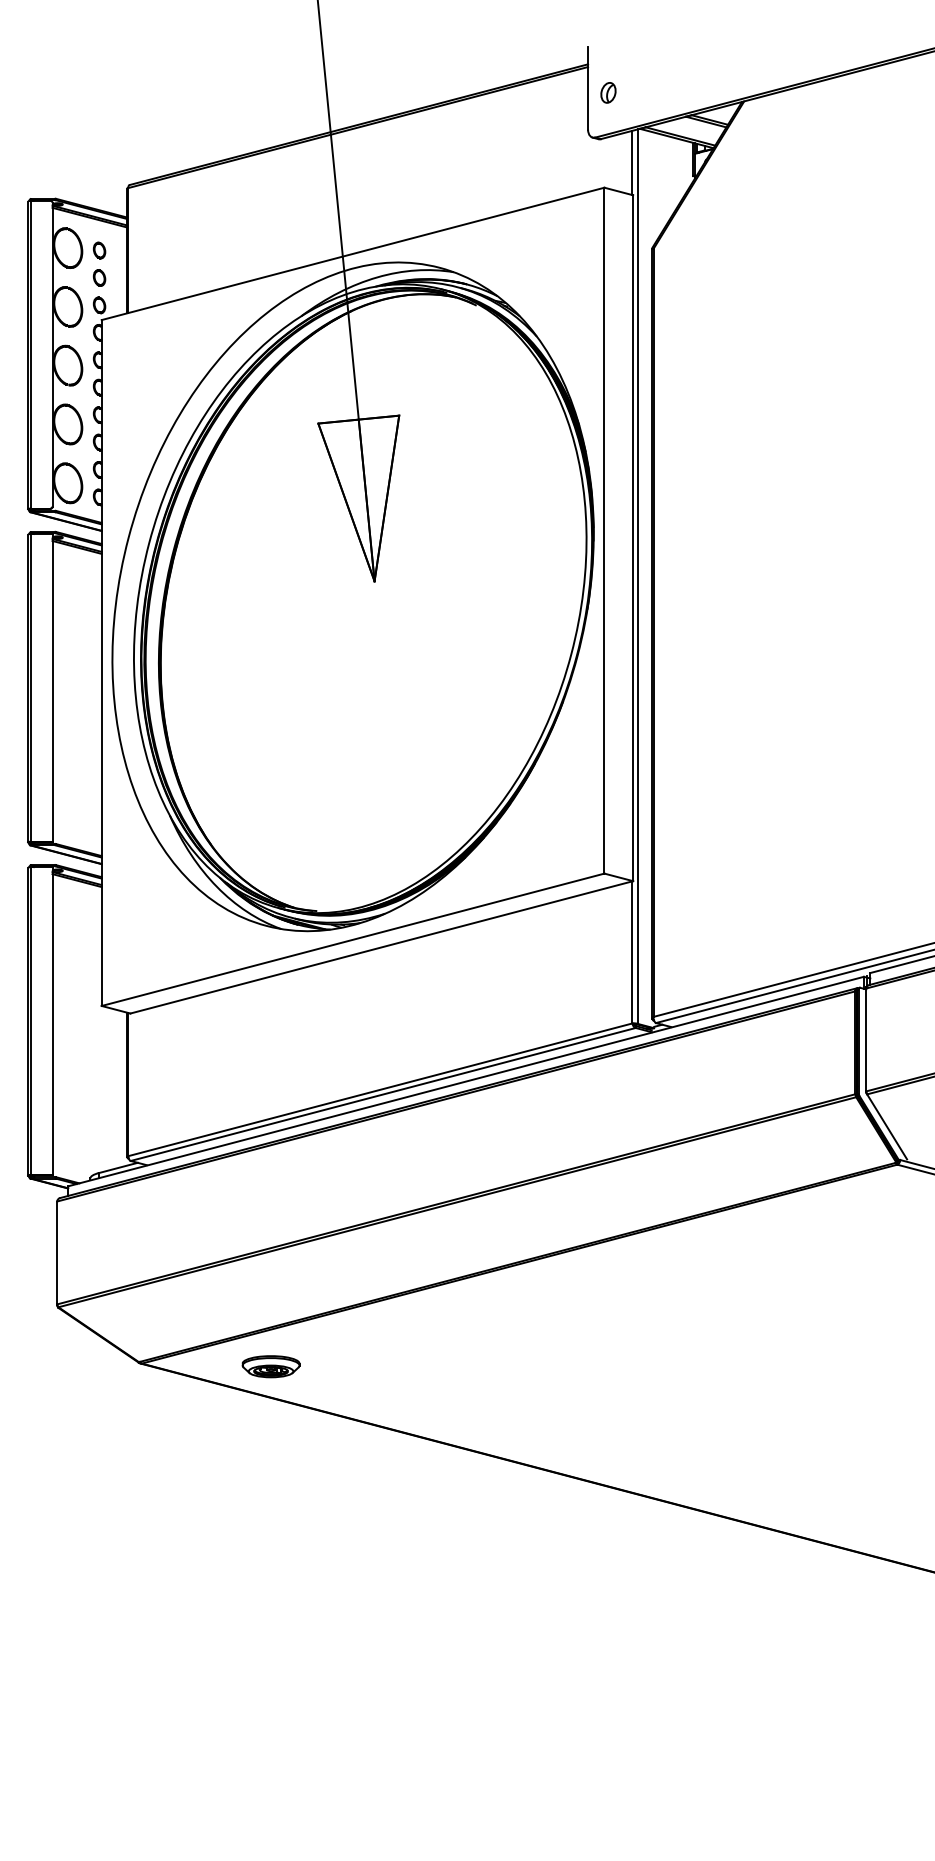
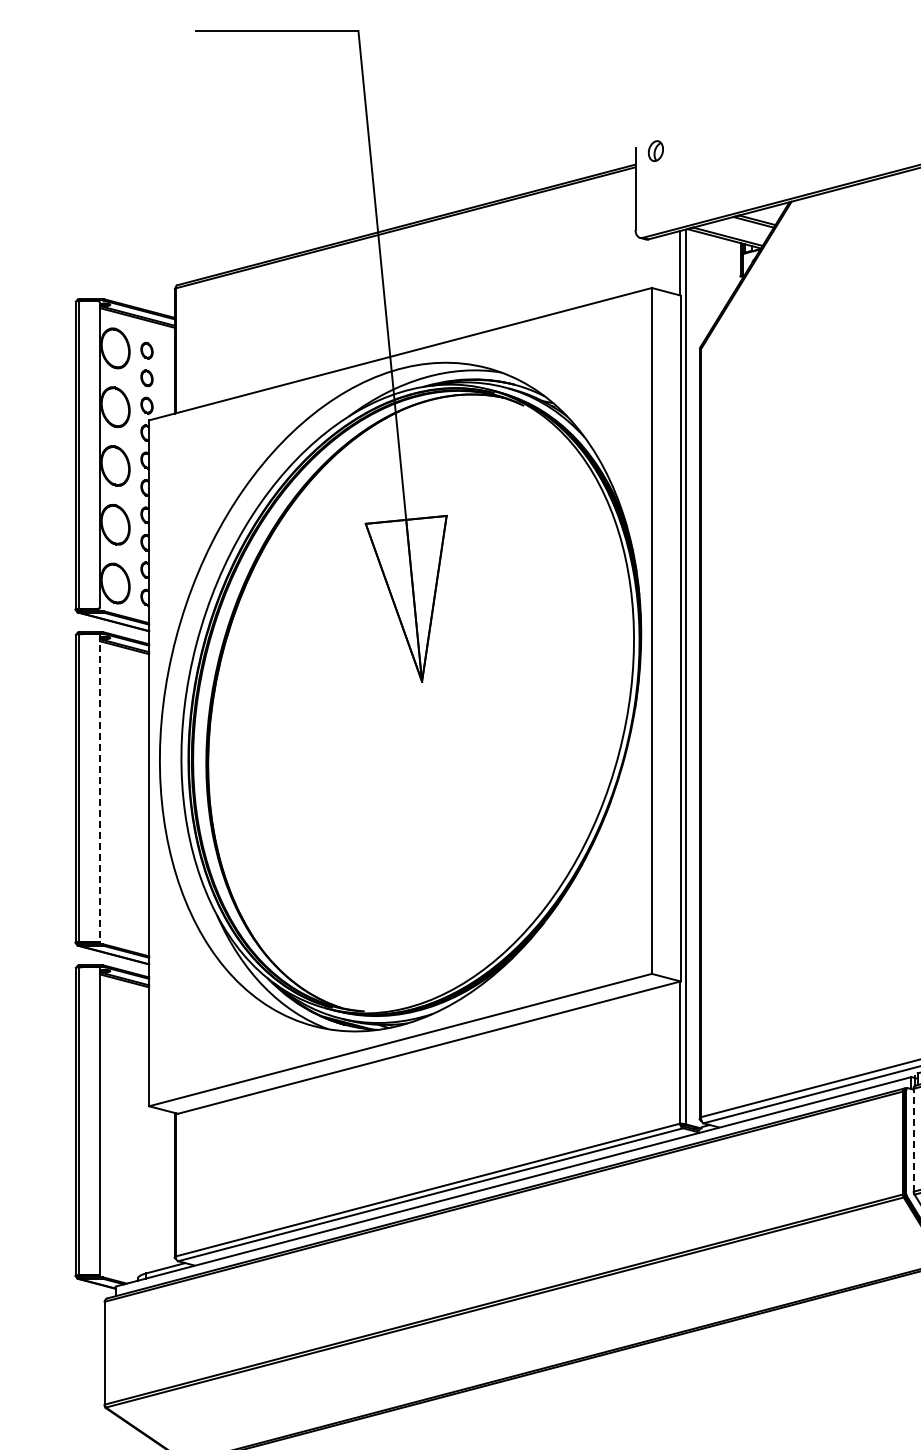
part: (608, 92) -> (655, 150), moved
line: (52, 687) -> (99, 787), solid -> dashed
line: (866, 1039) -> (913, 1139), solid -> dashed

